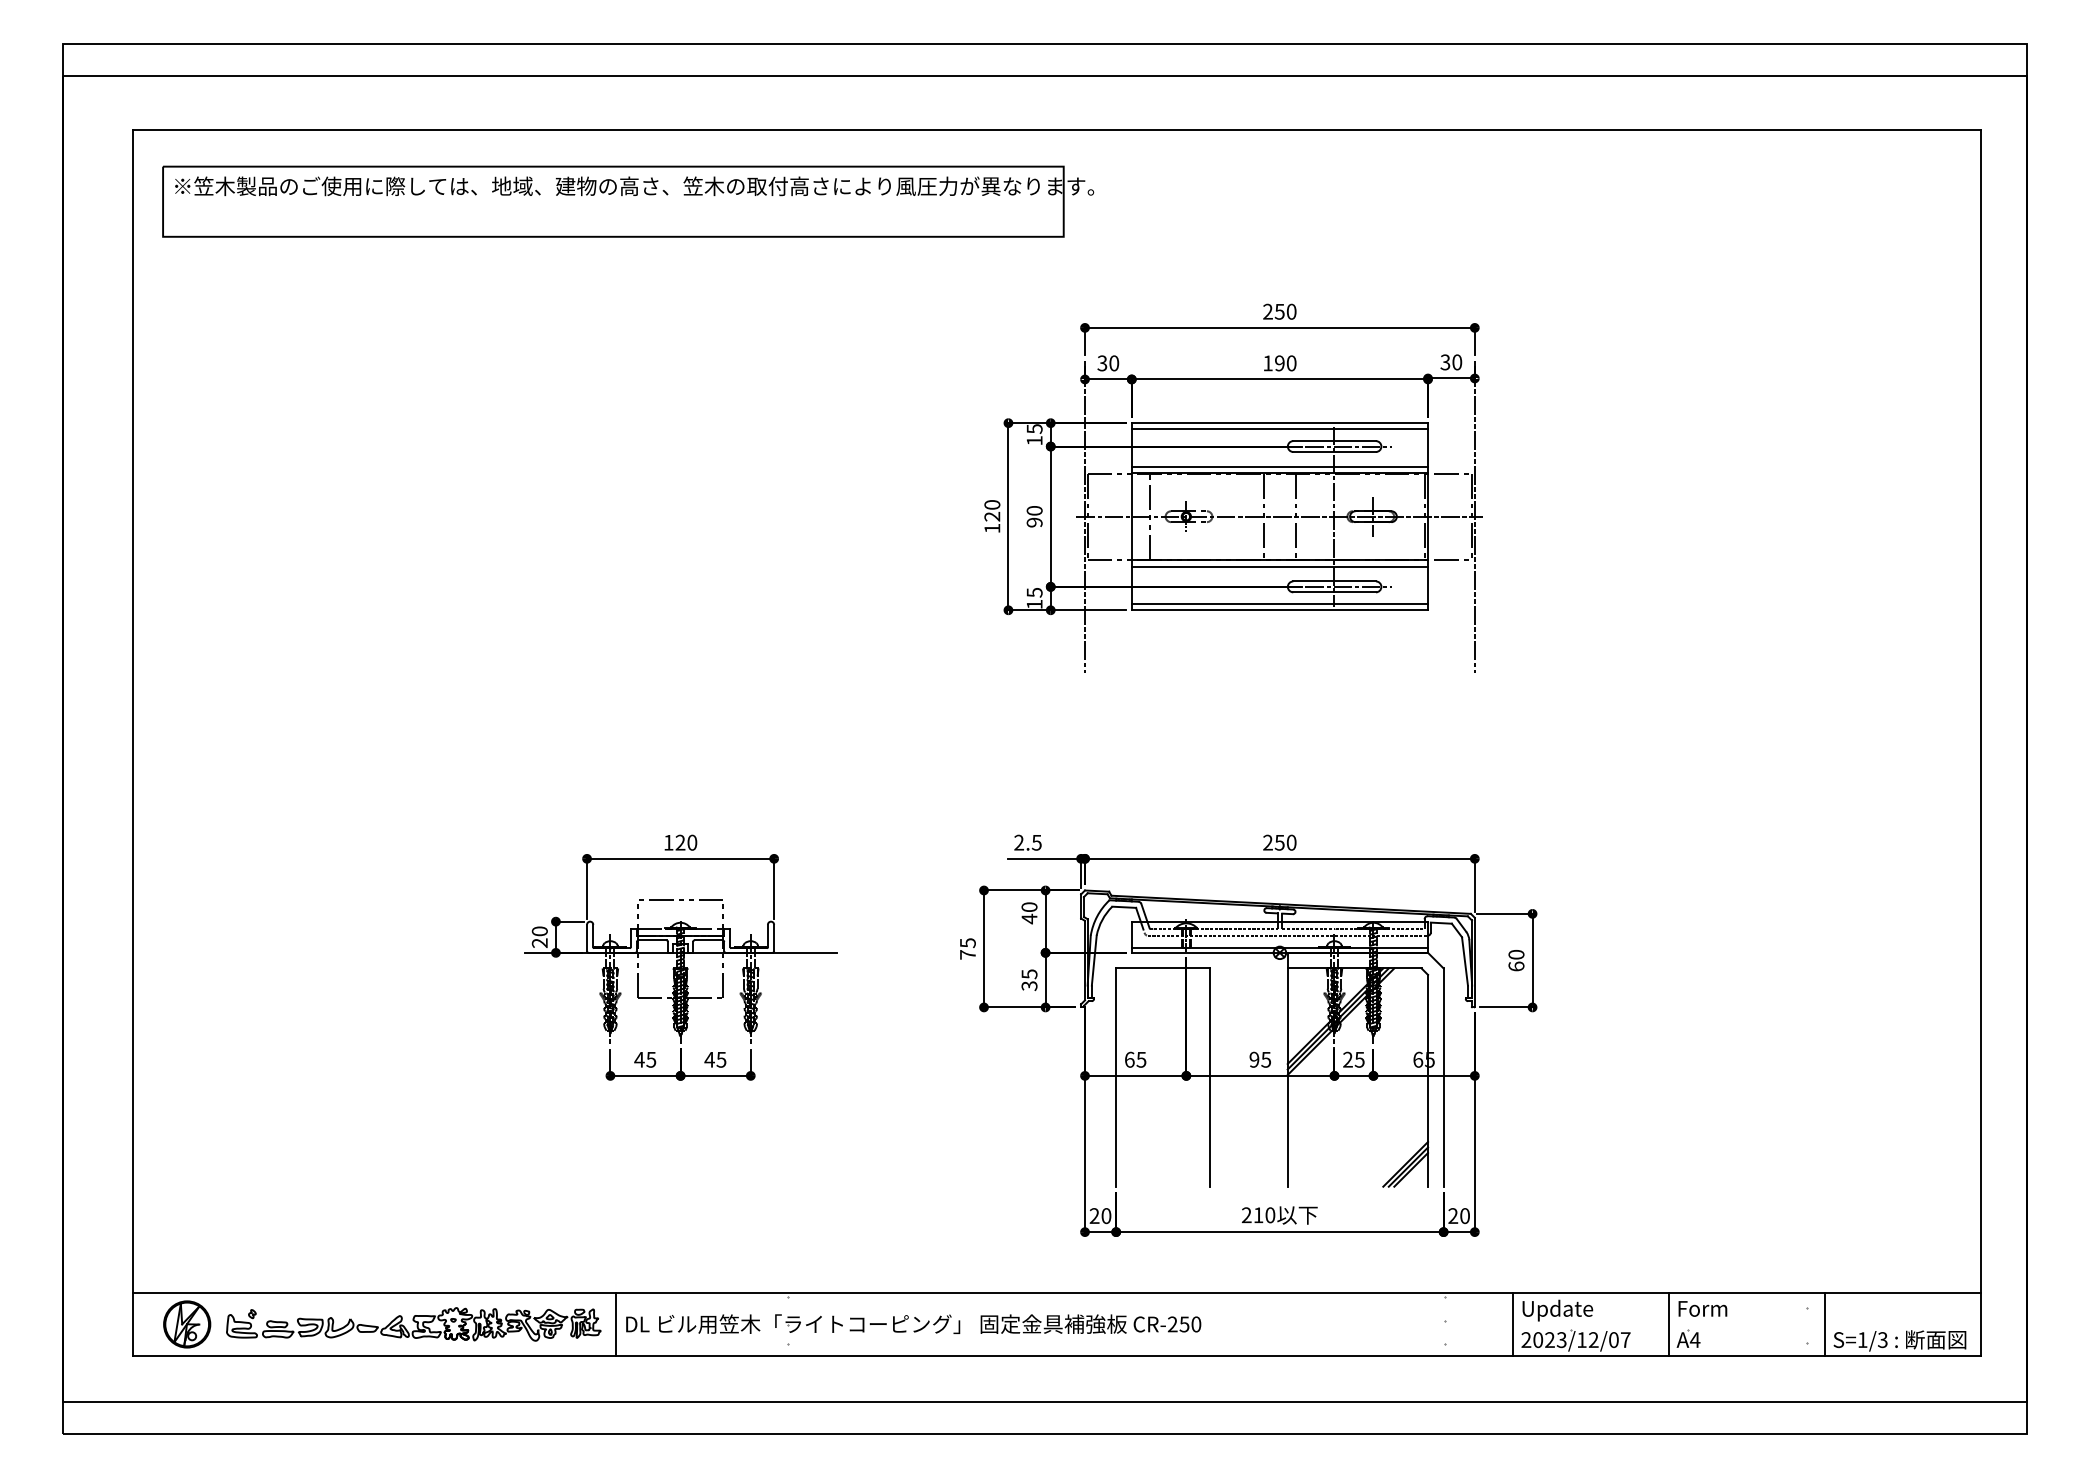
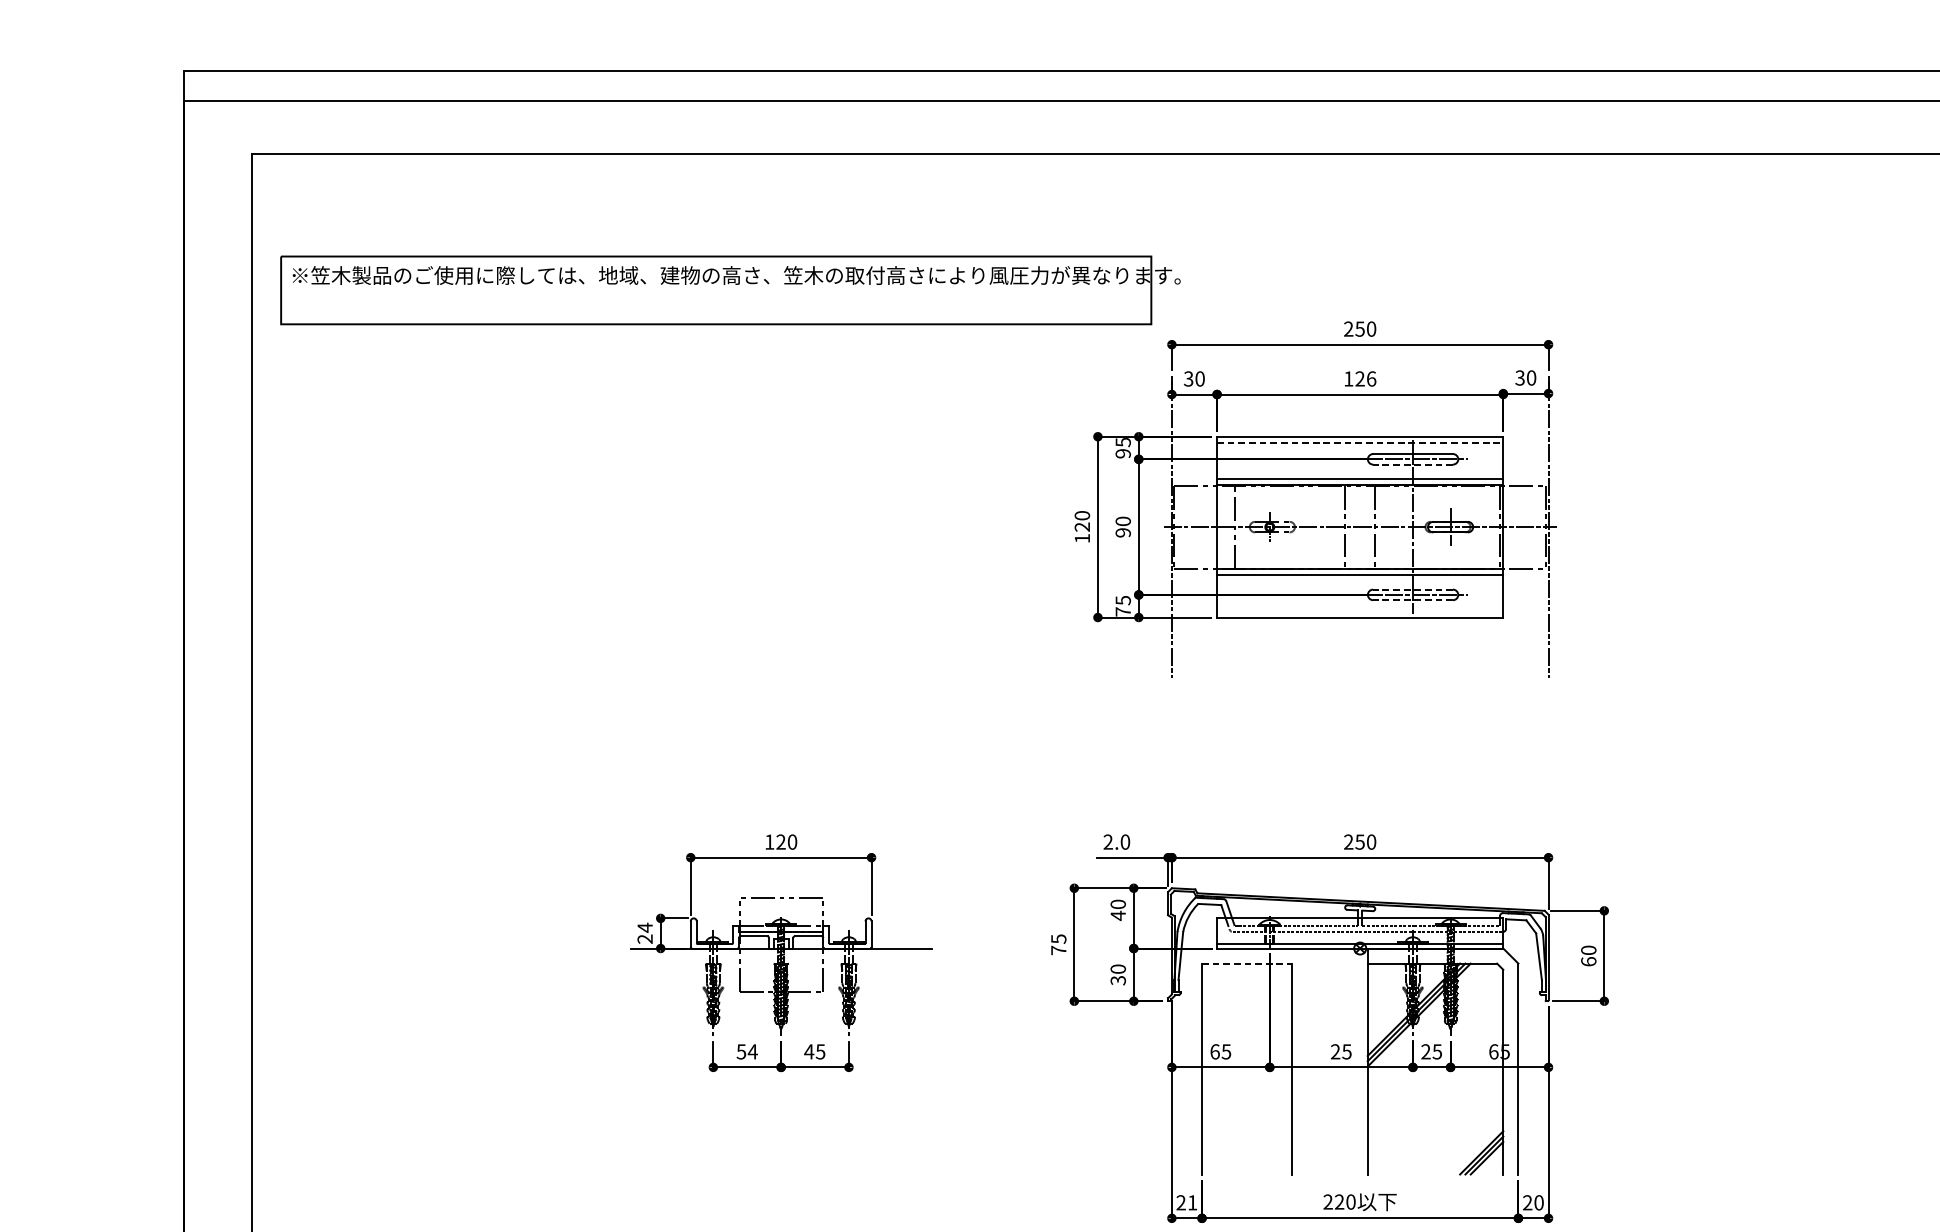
part: (628, 201) -> (730, 290), moved
text: (1285, 363) -> (1365, 379), 190 -> 126
line: (1280, 429) -> (1360, 442), solid -> dashed
text: (1034, 440) -> (1123, 453), 15 -> 95
line: (1334, 452) -> (1412, 465), solid -> dashed
line: (1334, 581) -> (1412, 589), solid -> dashed
line: (1334, 592) -> (1412, 600), solid -> dashed
text: (1034, 603) -> (1123, 610), 15 -> 75
line: (1279, 604) -> (1359, 611), removed
text: (1036, 842) -> (1125, 841), 2.5 -> 2.0
text: (539, 931) -> (644, 927), 20 -> 24
line: (1162, 968) -> (1246, 963), solid -> dashed
text: (1029, 974) -> (1118, 969), 35 -> 30
text: (645, 1059) -> (747, 1051), 45 -> 54
text: (1254, 1059) -> (1335, 1051), 95 -> 25
text: (1258, 1214) -> (1339, 1201), 210 -> 220
text: (1106, 1216) -> (1192, 1203), 20 -> 21

